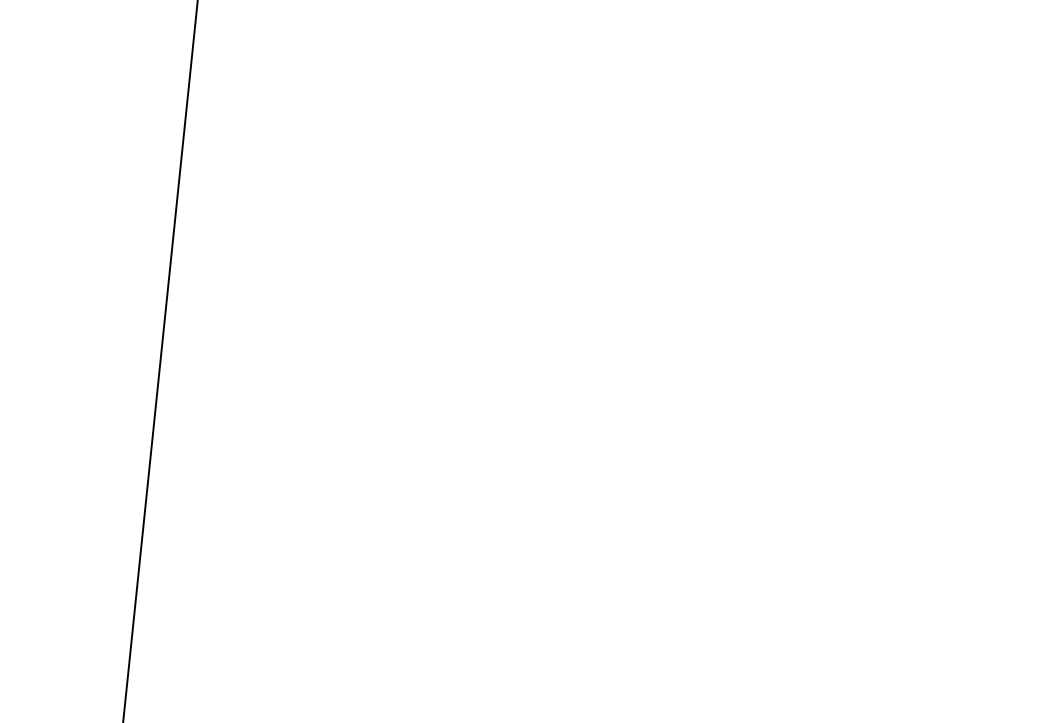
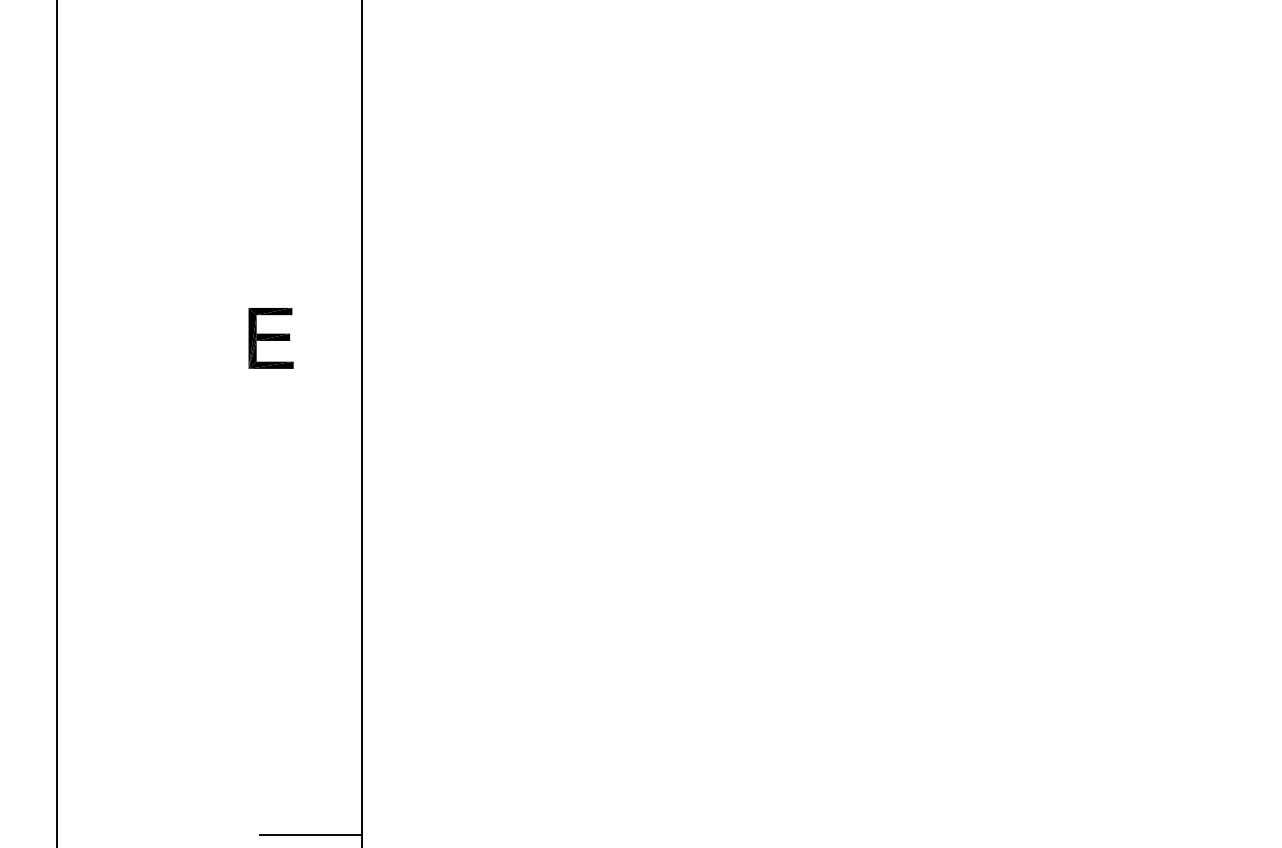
part: (92, 237) -> (270, 338), added
line: (83, 674) -> (310, 835), added

